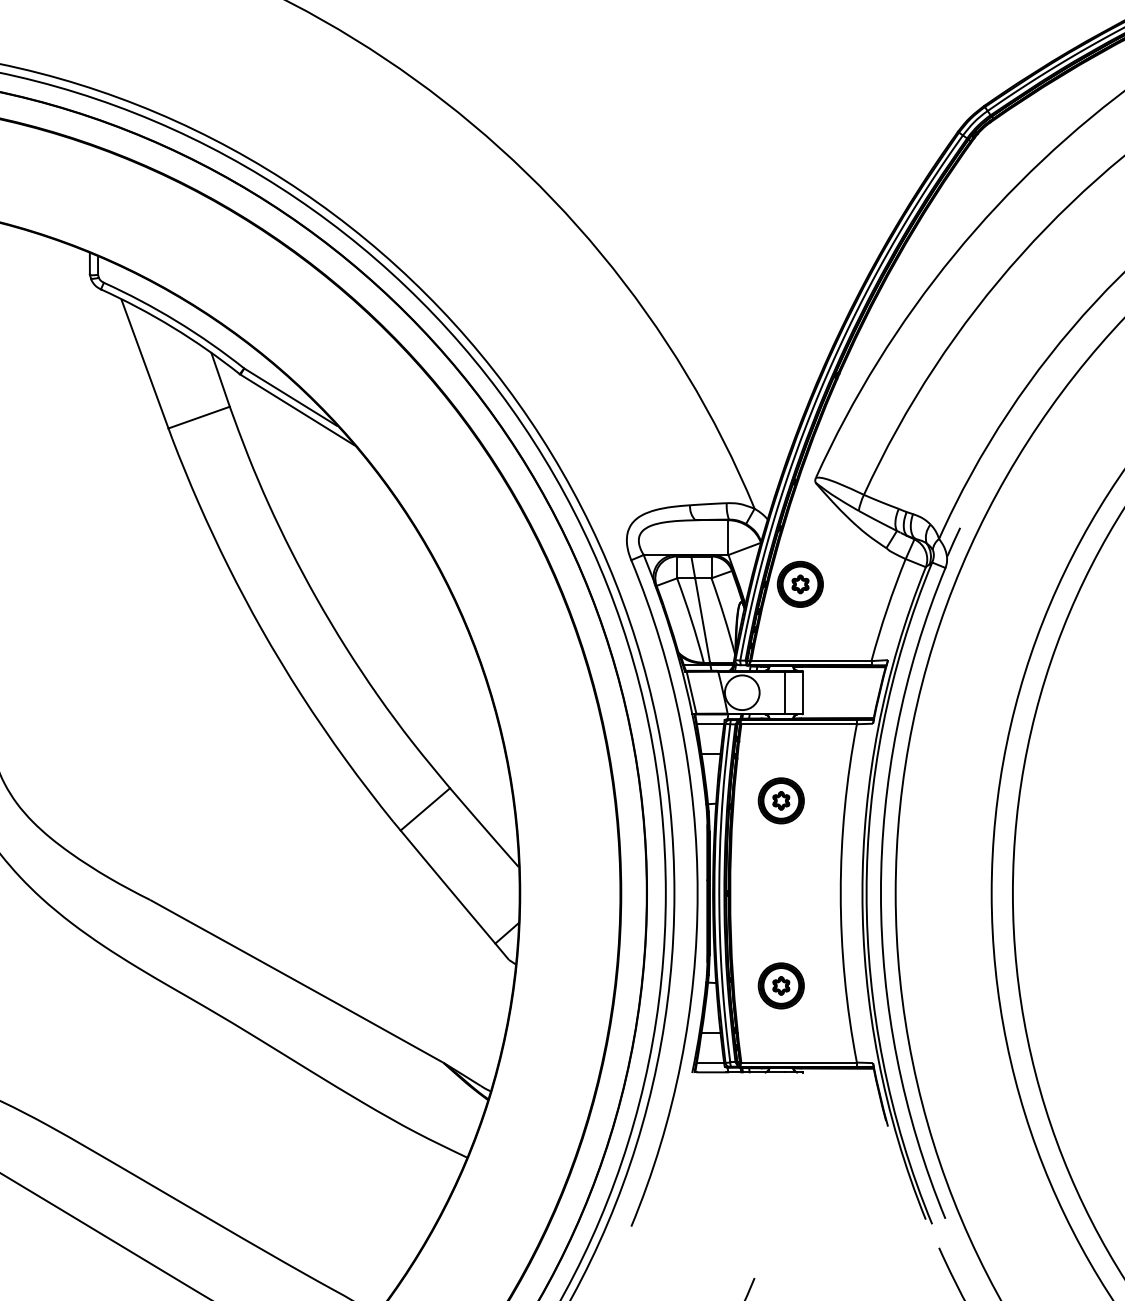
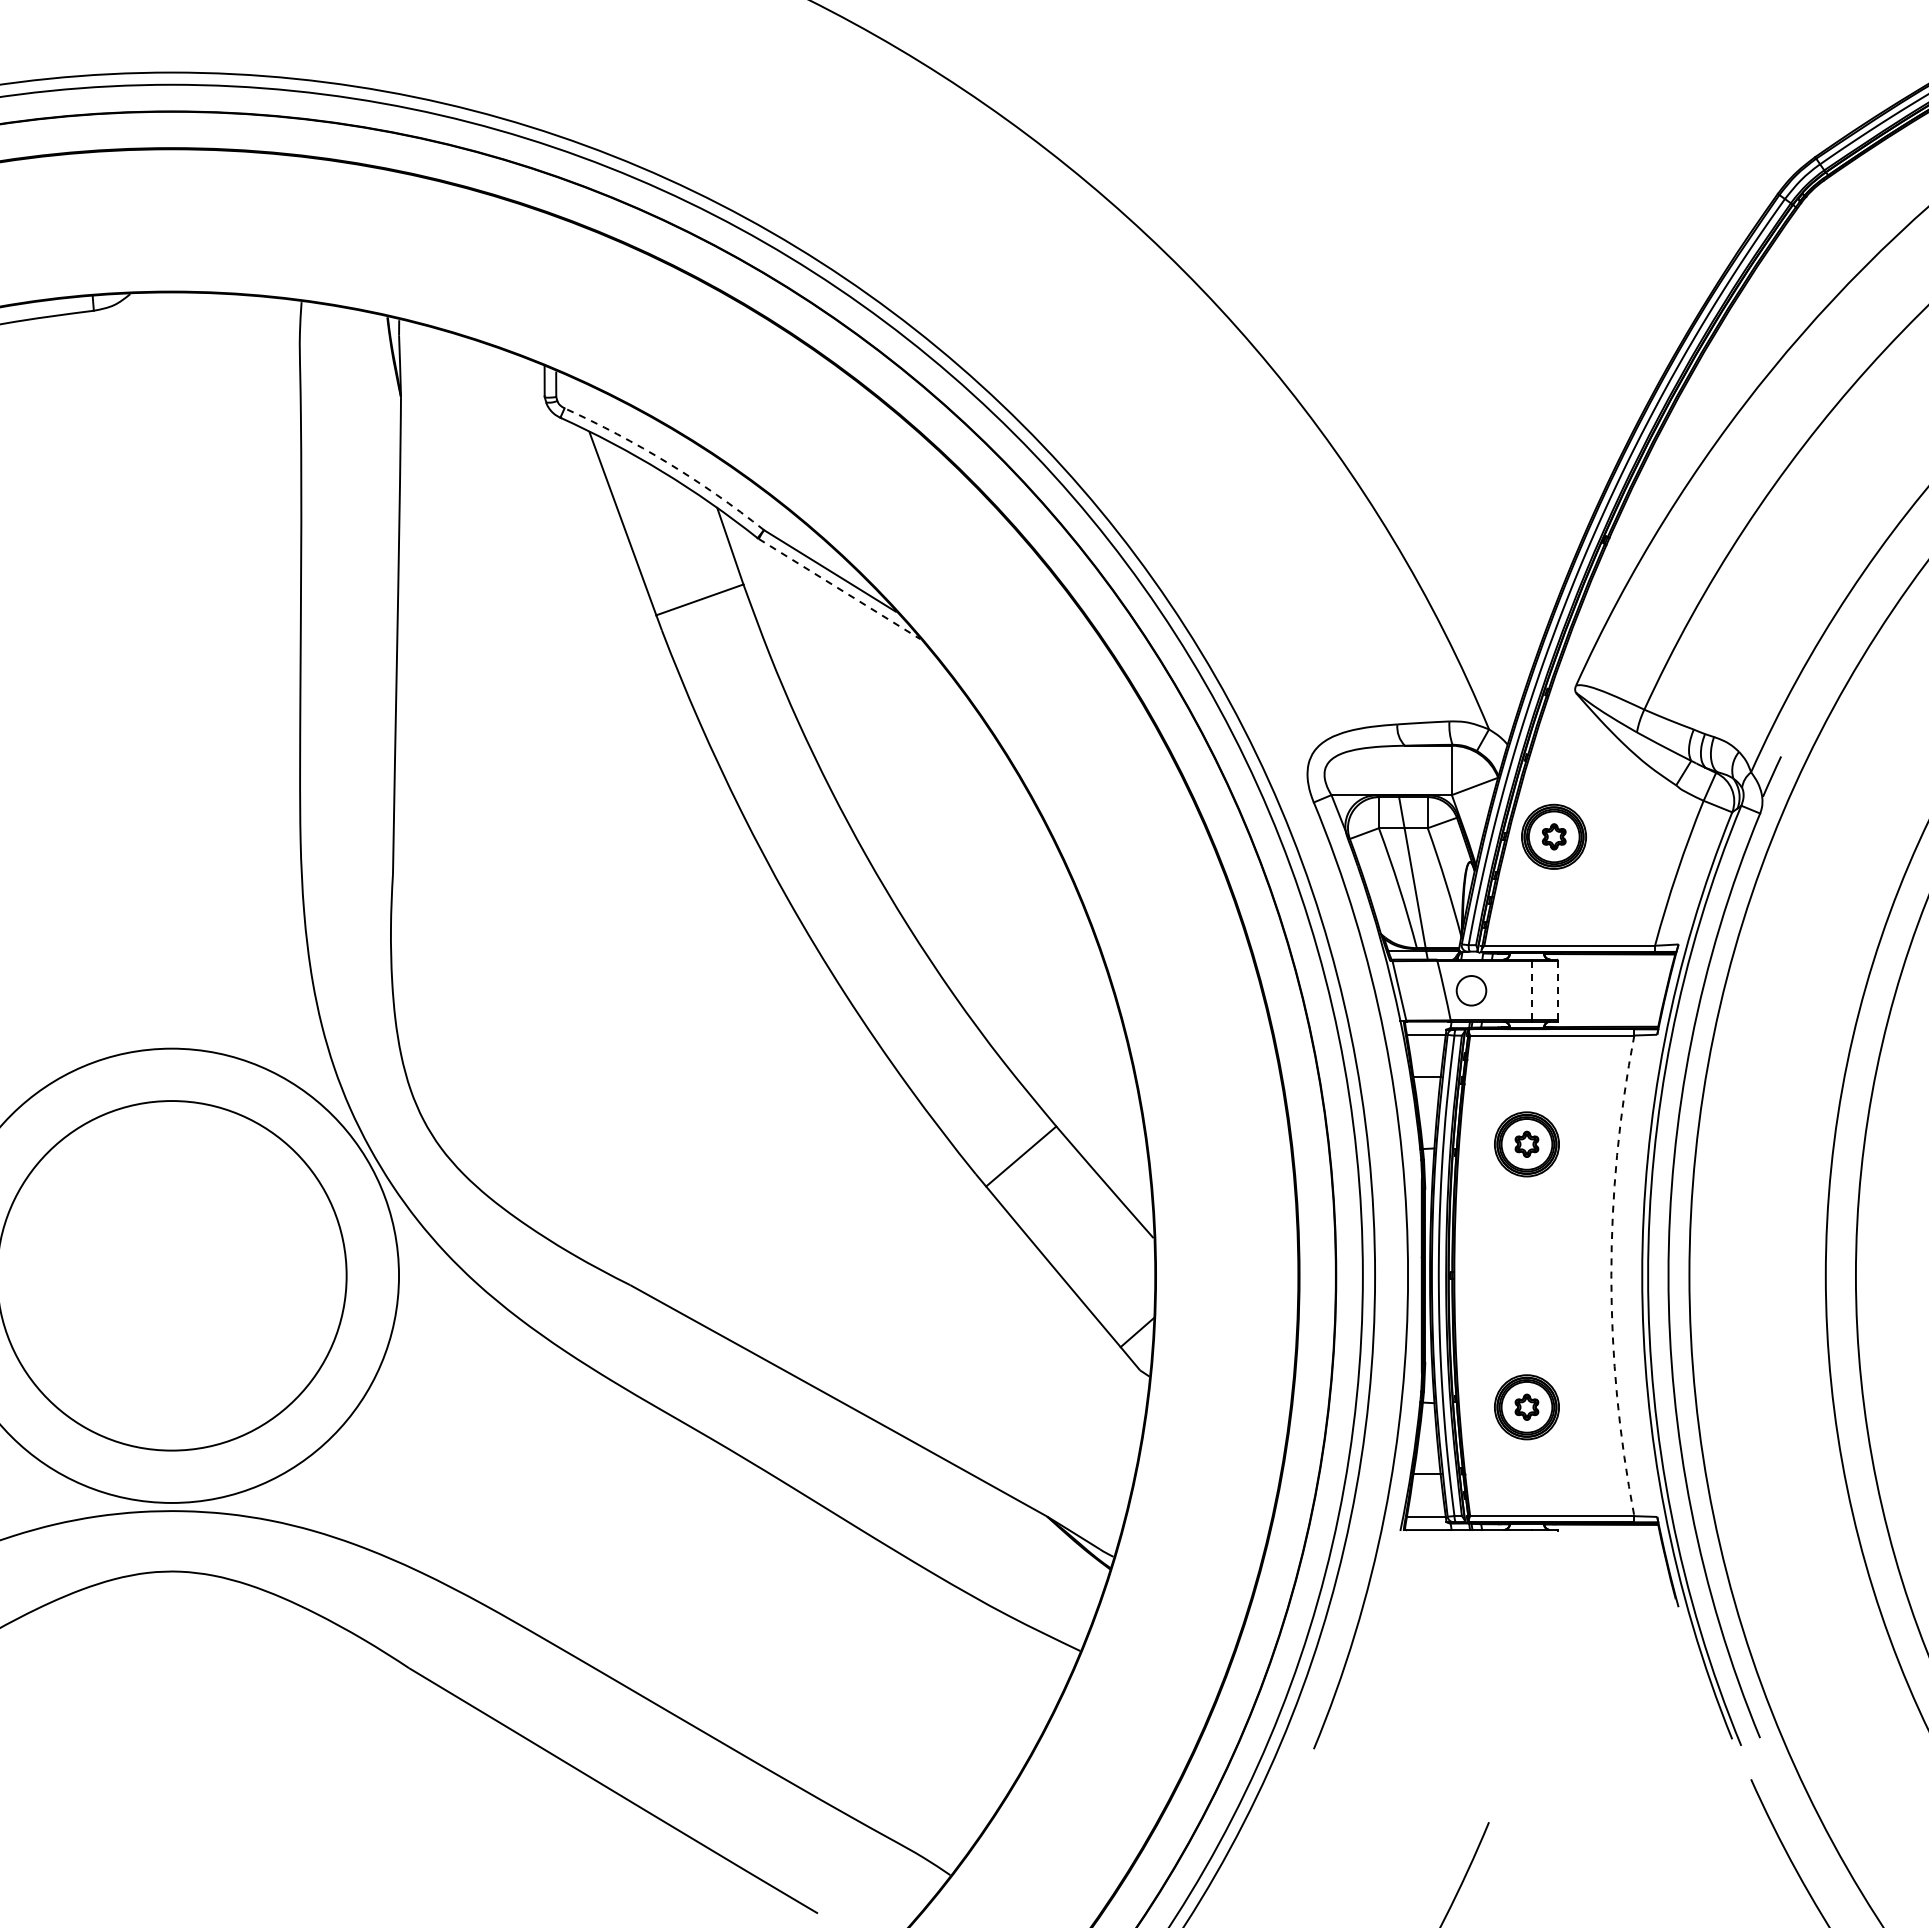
arc: (177, 321) -> (668, 463), solid -> dashed
line: (297, 410) -> (839, 589), solid -> dashed
circle: (742, 692) -> (1471, 990), size x0.6
line: (785, 692) -> (1532, 990), solid -> dashed
line: (802, 692) -> (1557, 990), solid -> dashed
arc: (840, 893) -> (1611, 1275), solid -> dashed

